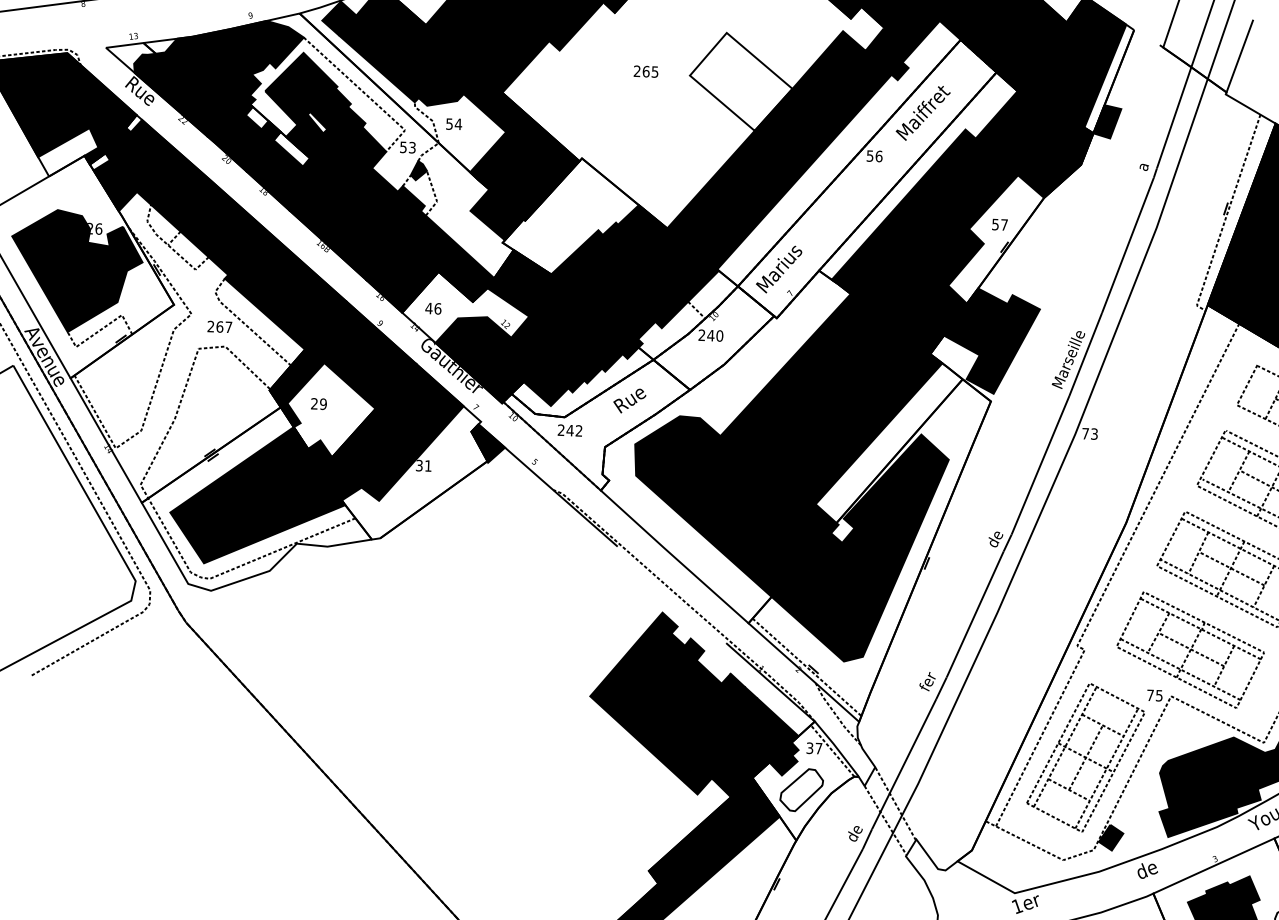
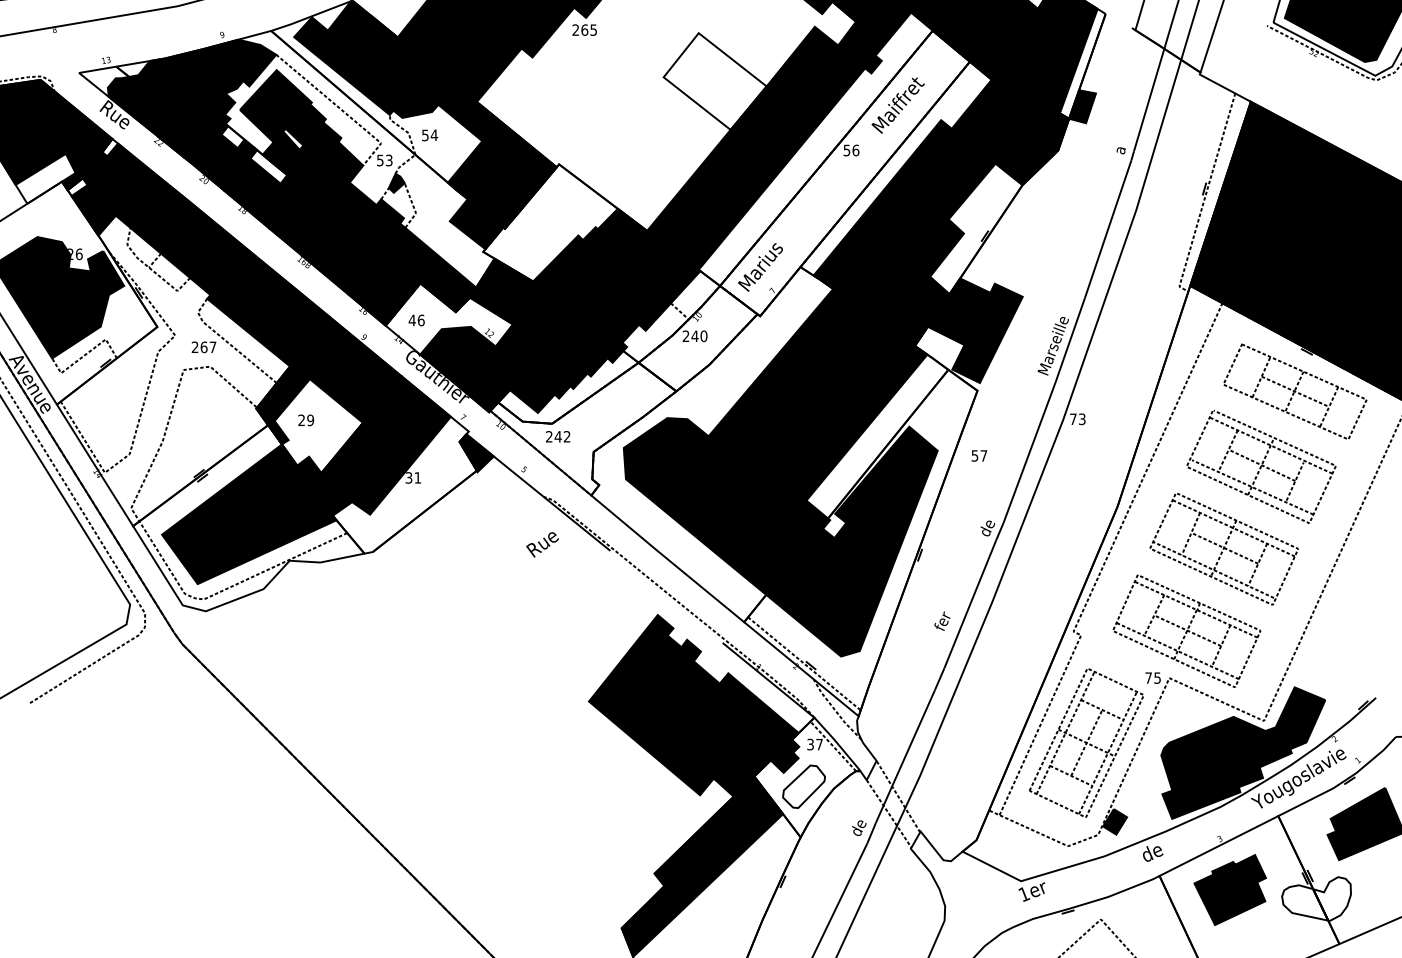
text: (645, 71) -> (584, 29), moved
text: (1000, 224) -> (979, 455), moved
text: (629, 400) -> (542, 544), moved
text: (927, 680) -> (942, 620), moved

